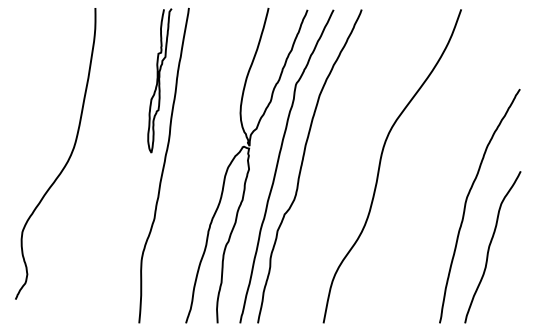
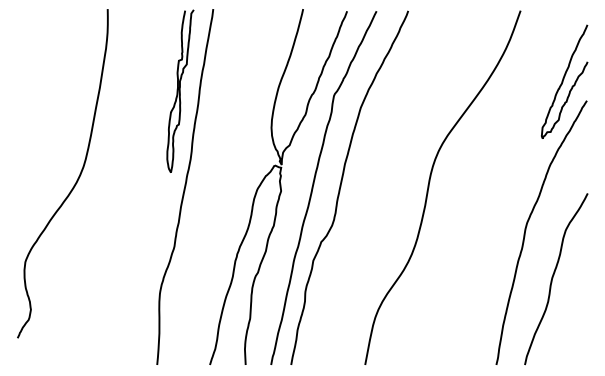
curve: (499, 72) -> (563, 81), added

